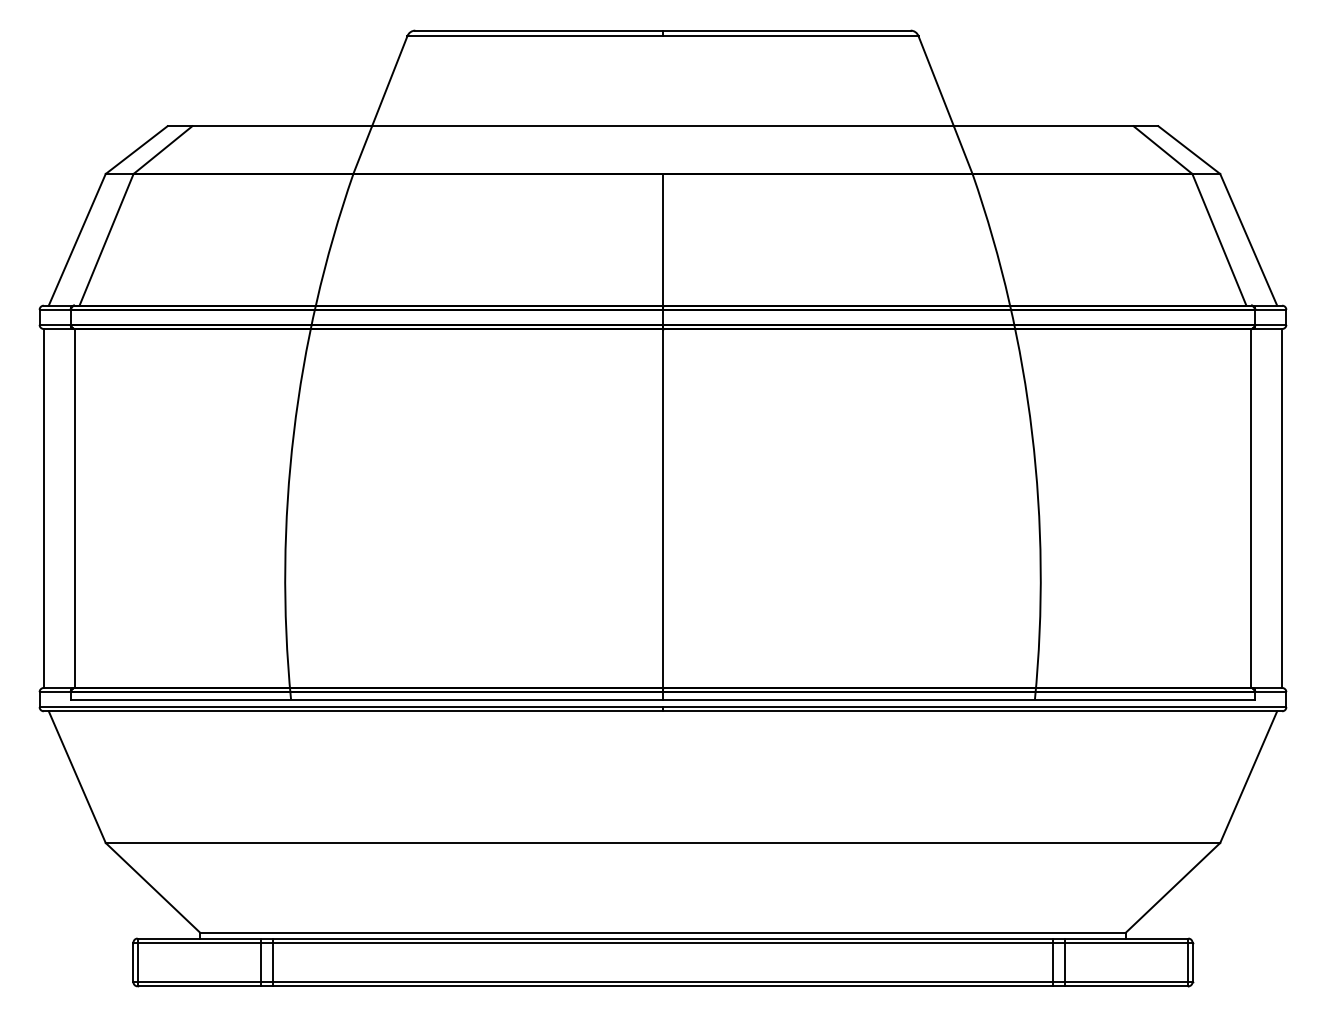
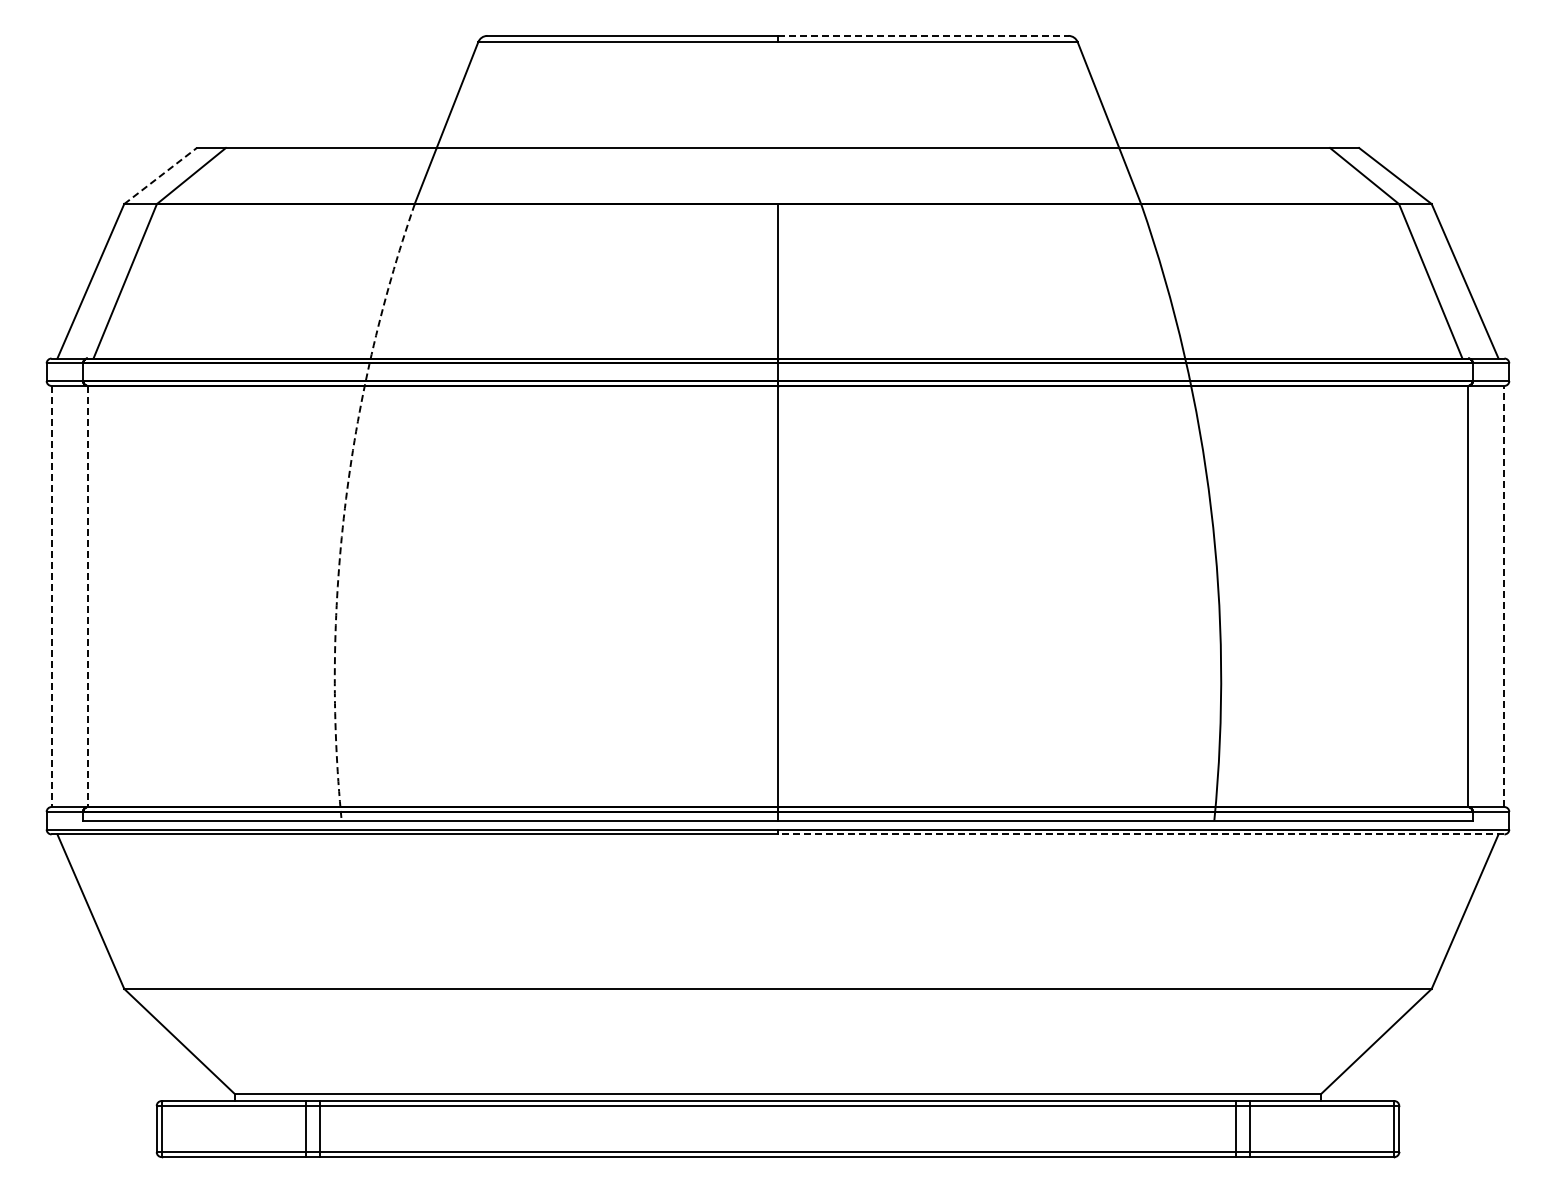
line: (787, 30) -> (923, 35), solid -> dashed
line: (136, 150) -> (160, 176), solid -> dashed
arc: (293, 433) -> (344, 508), solid -> dashed
line: (43, 508) -> (51, 596), solid -> dashed
line: (74, 508) -> (87, 596), solid -> dashed
line: (1282, 508) -> (1504, 596), solid -> dashed
line: (971, 711) -> (1140, 834), solid -> dashed

